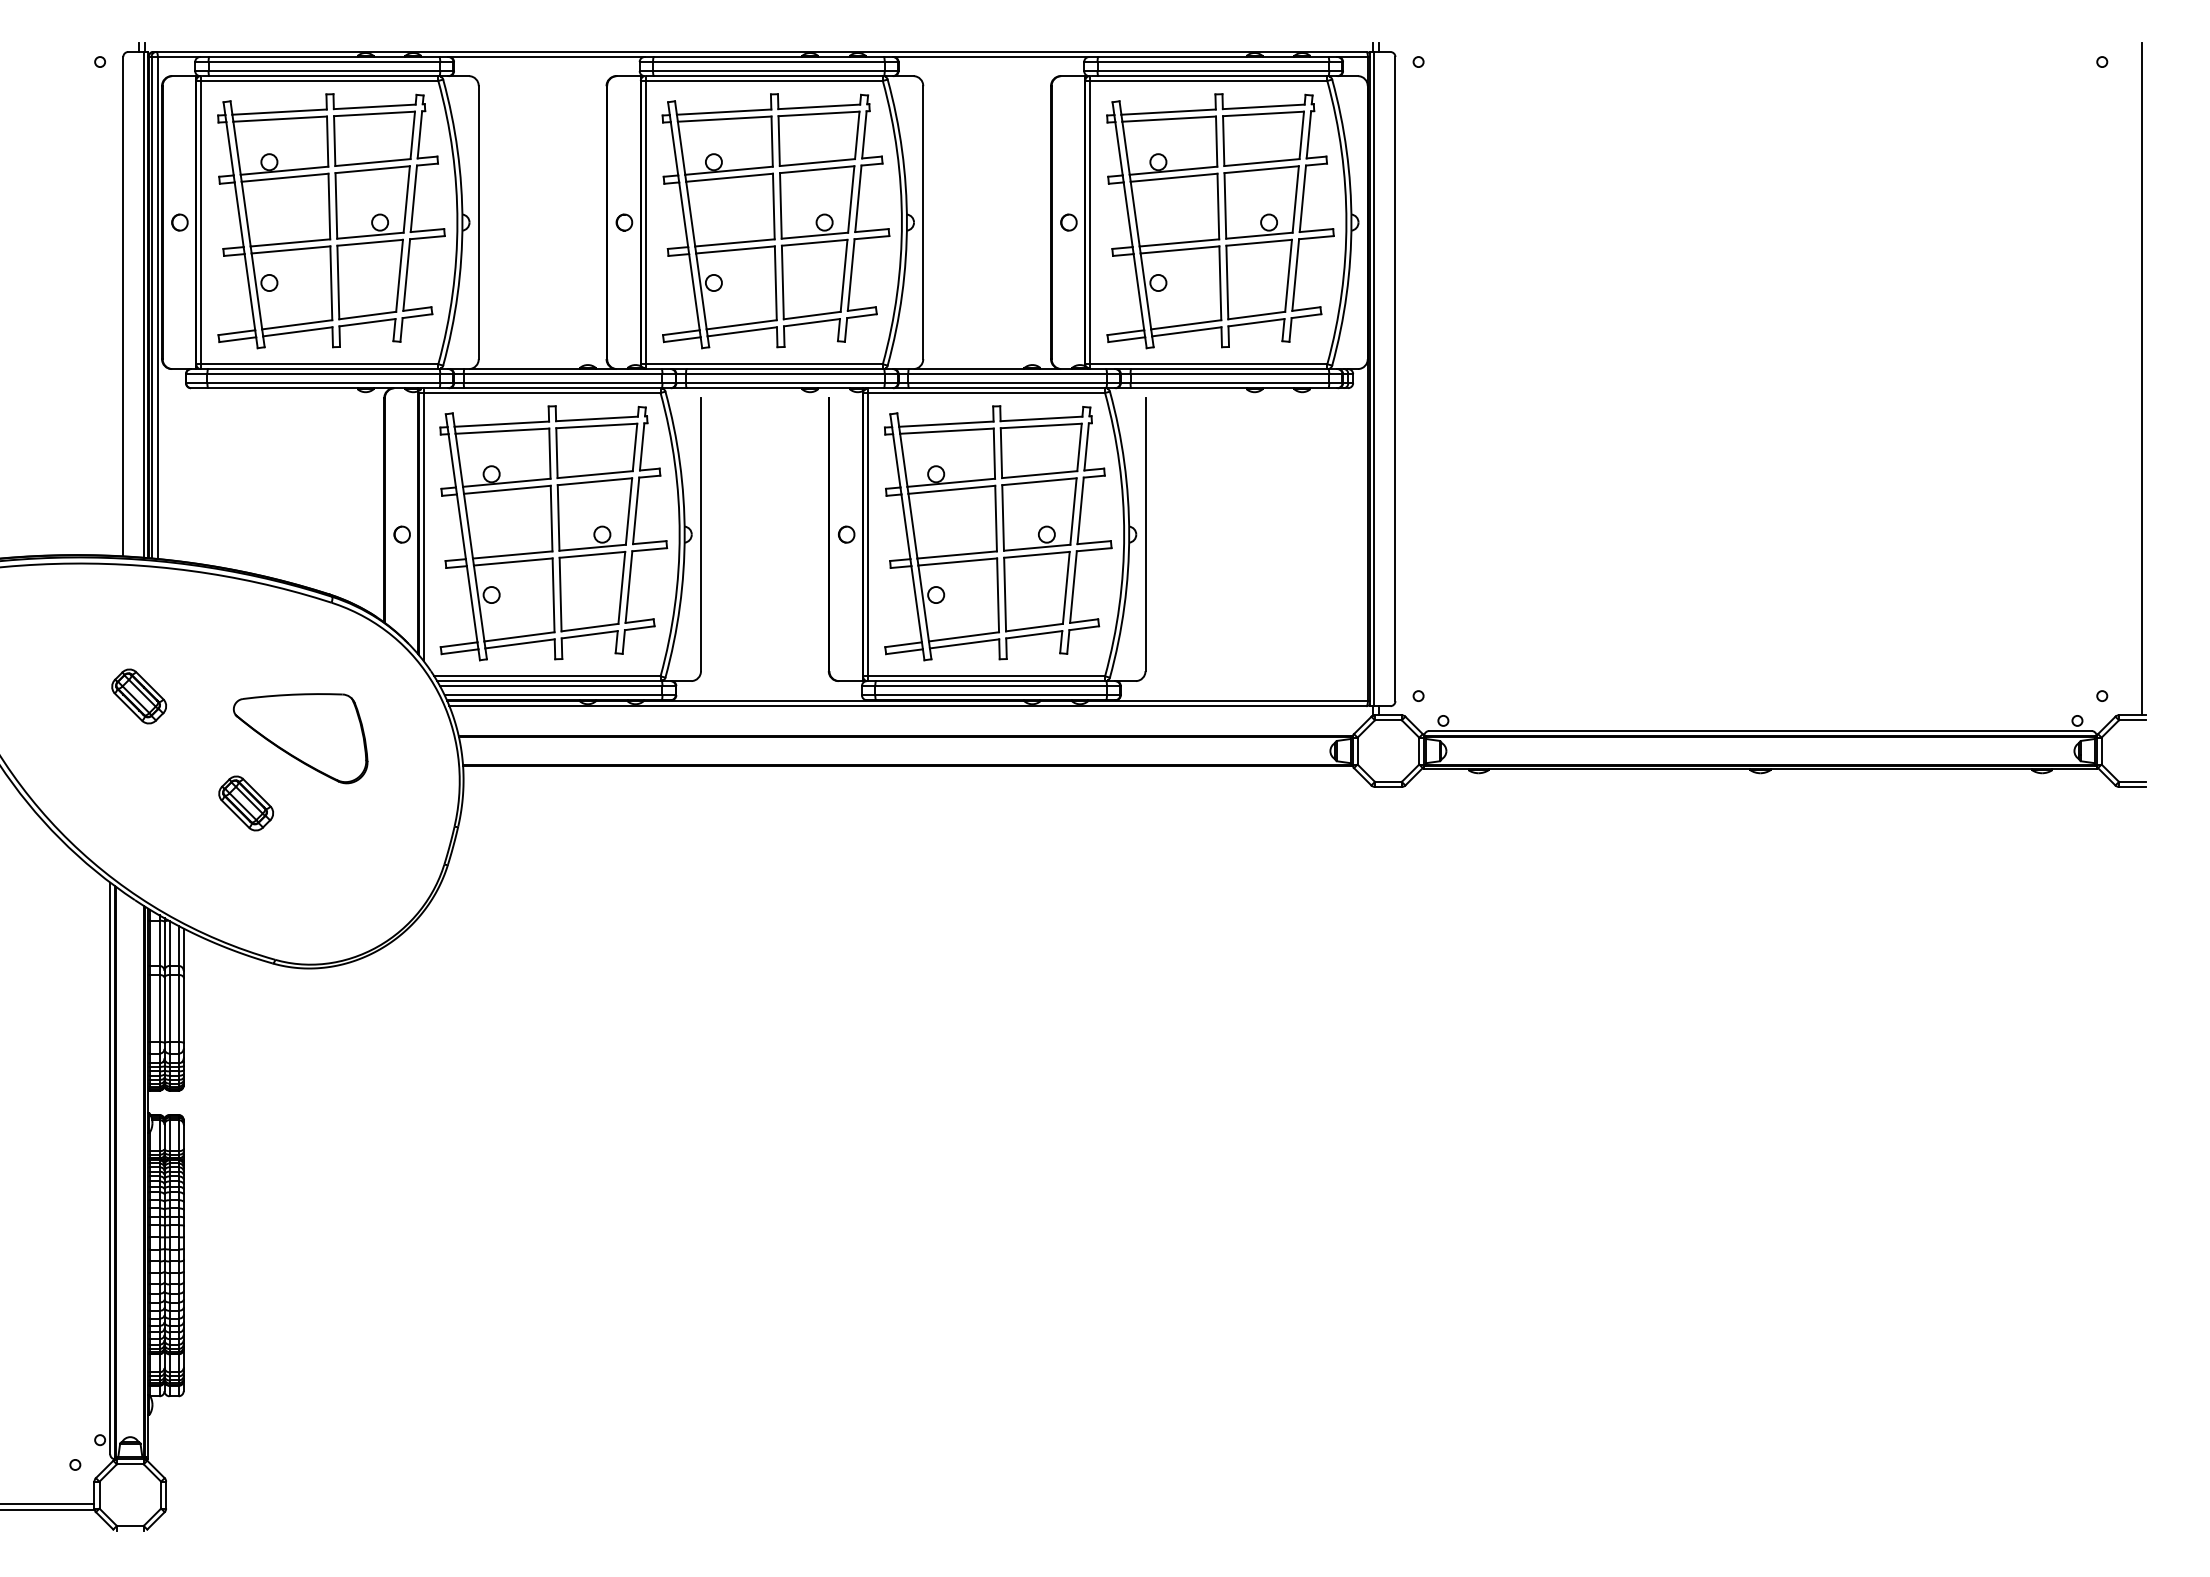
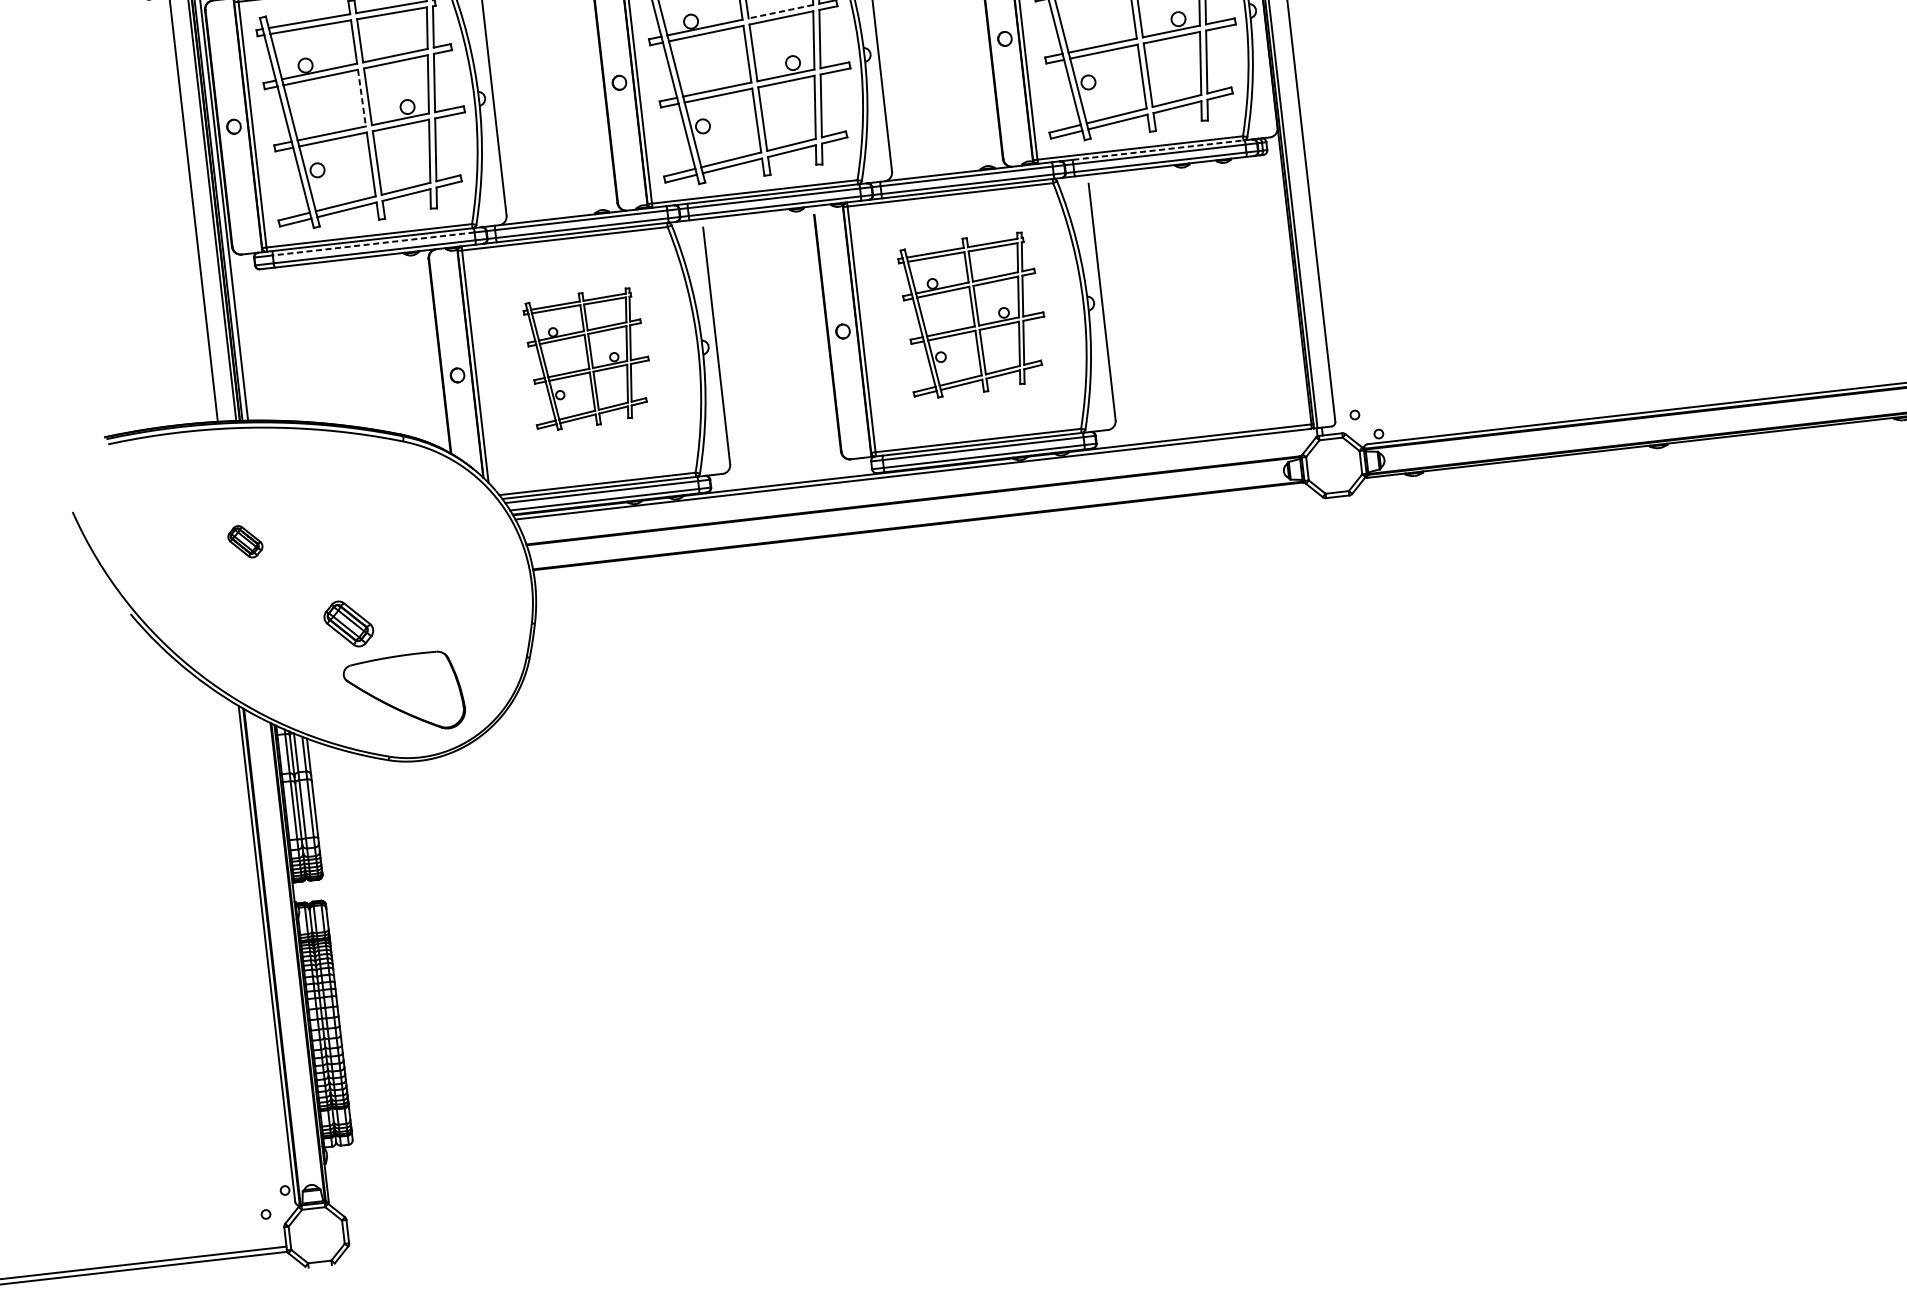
line: (817, 162) -> (780, 11), solid -> dashed
line: (329, 206) -> (362, 98), solid -> dashed
line: (1229, 369) -> (1158, 150), solid -> dashed
line: (323, 374) -> (373, 244), solid -> dashed
part: (553, 533) -> (588, 359), size x0.6
part: (998, 533) -> (974, 315), size x0.7
part: (138, 696) -> (244, 541), size x0.7
part: (300, 738) -> (404, 694), moved

